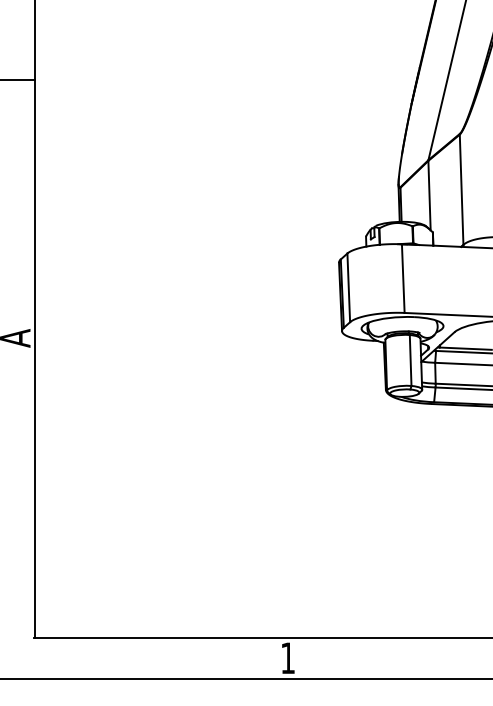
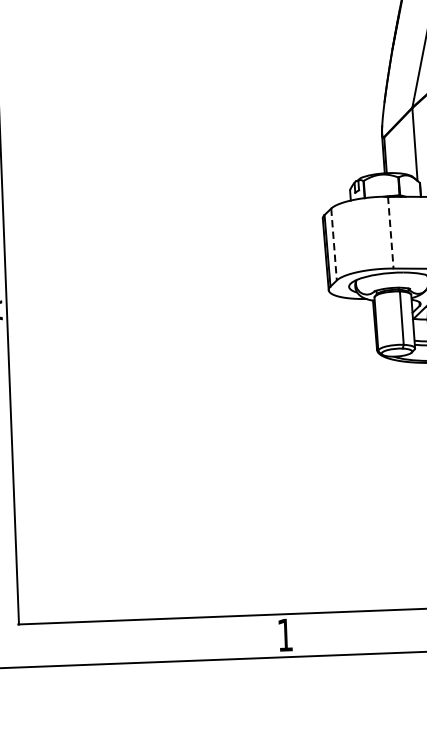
line: (403, 279) -> (391, 233), solid -> dashed
line: (348, 288) -> (333, 245), solid -> dashed

